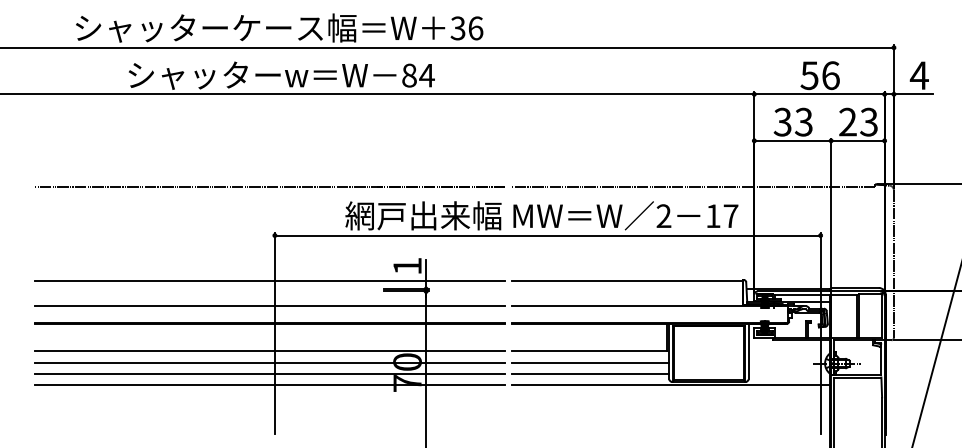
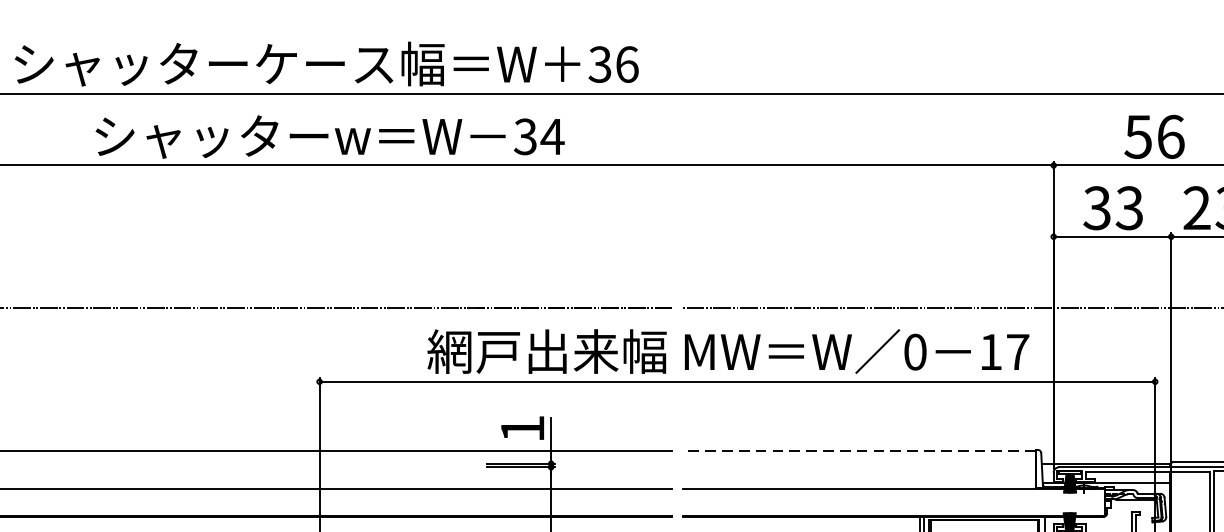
text: (409, 75) -> (525, 136), 84 -> 34
text: (663, 216) -> (914, 352), 2 -> 0
line: (626, 280) -> (857, 450), solid -> dashed

